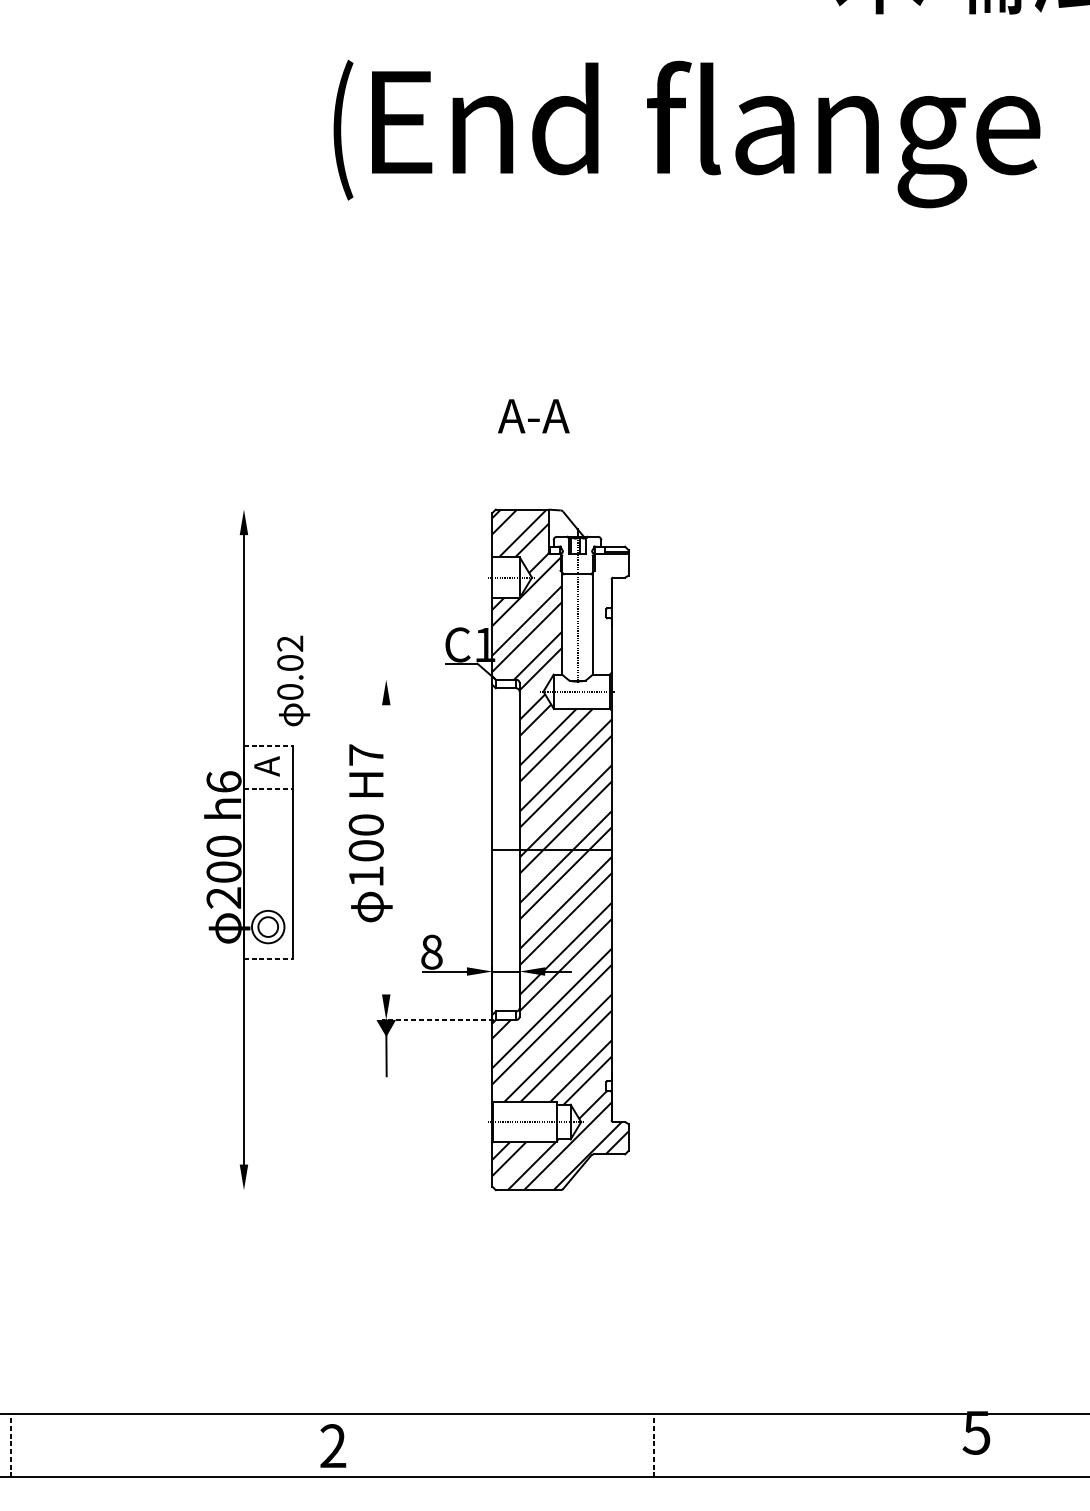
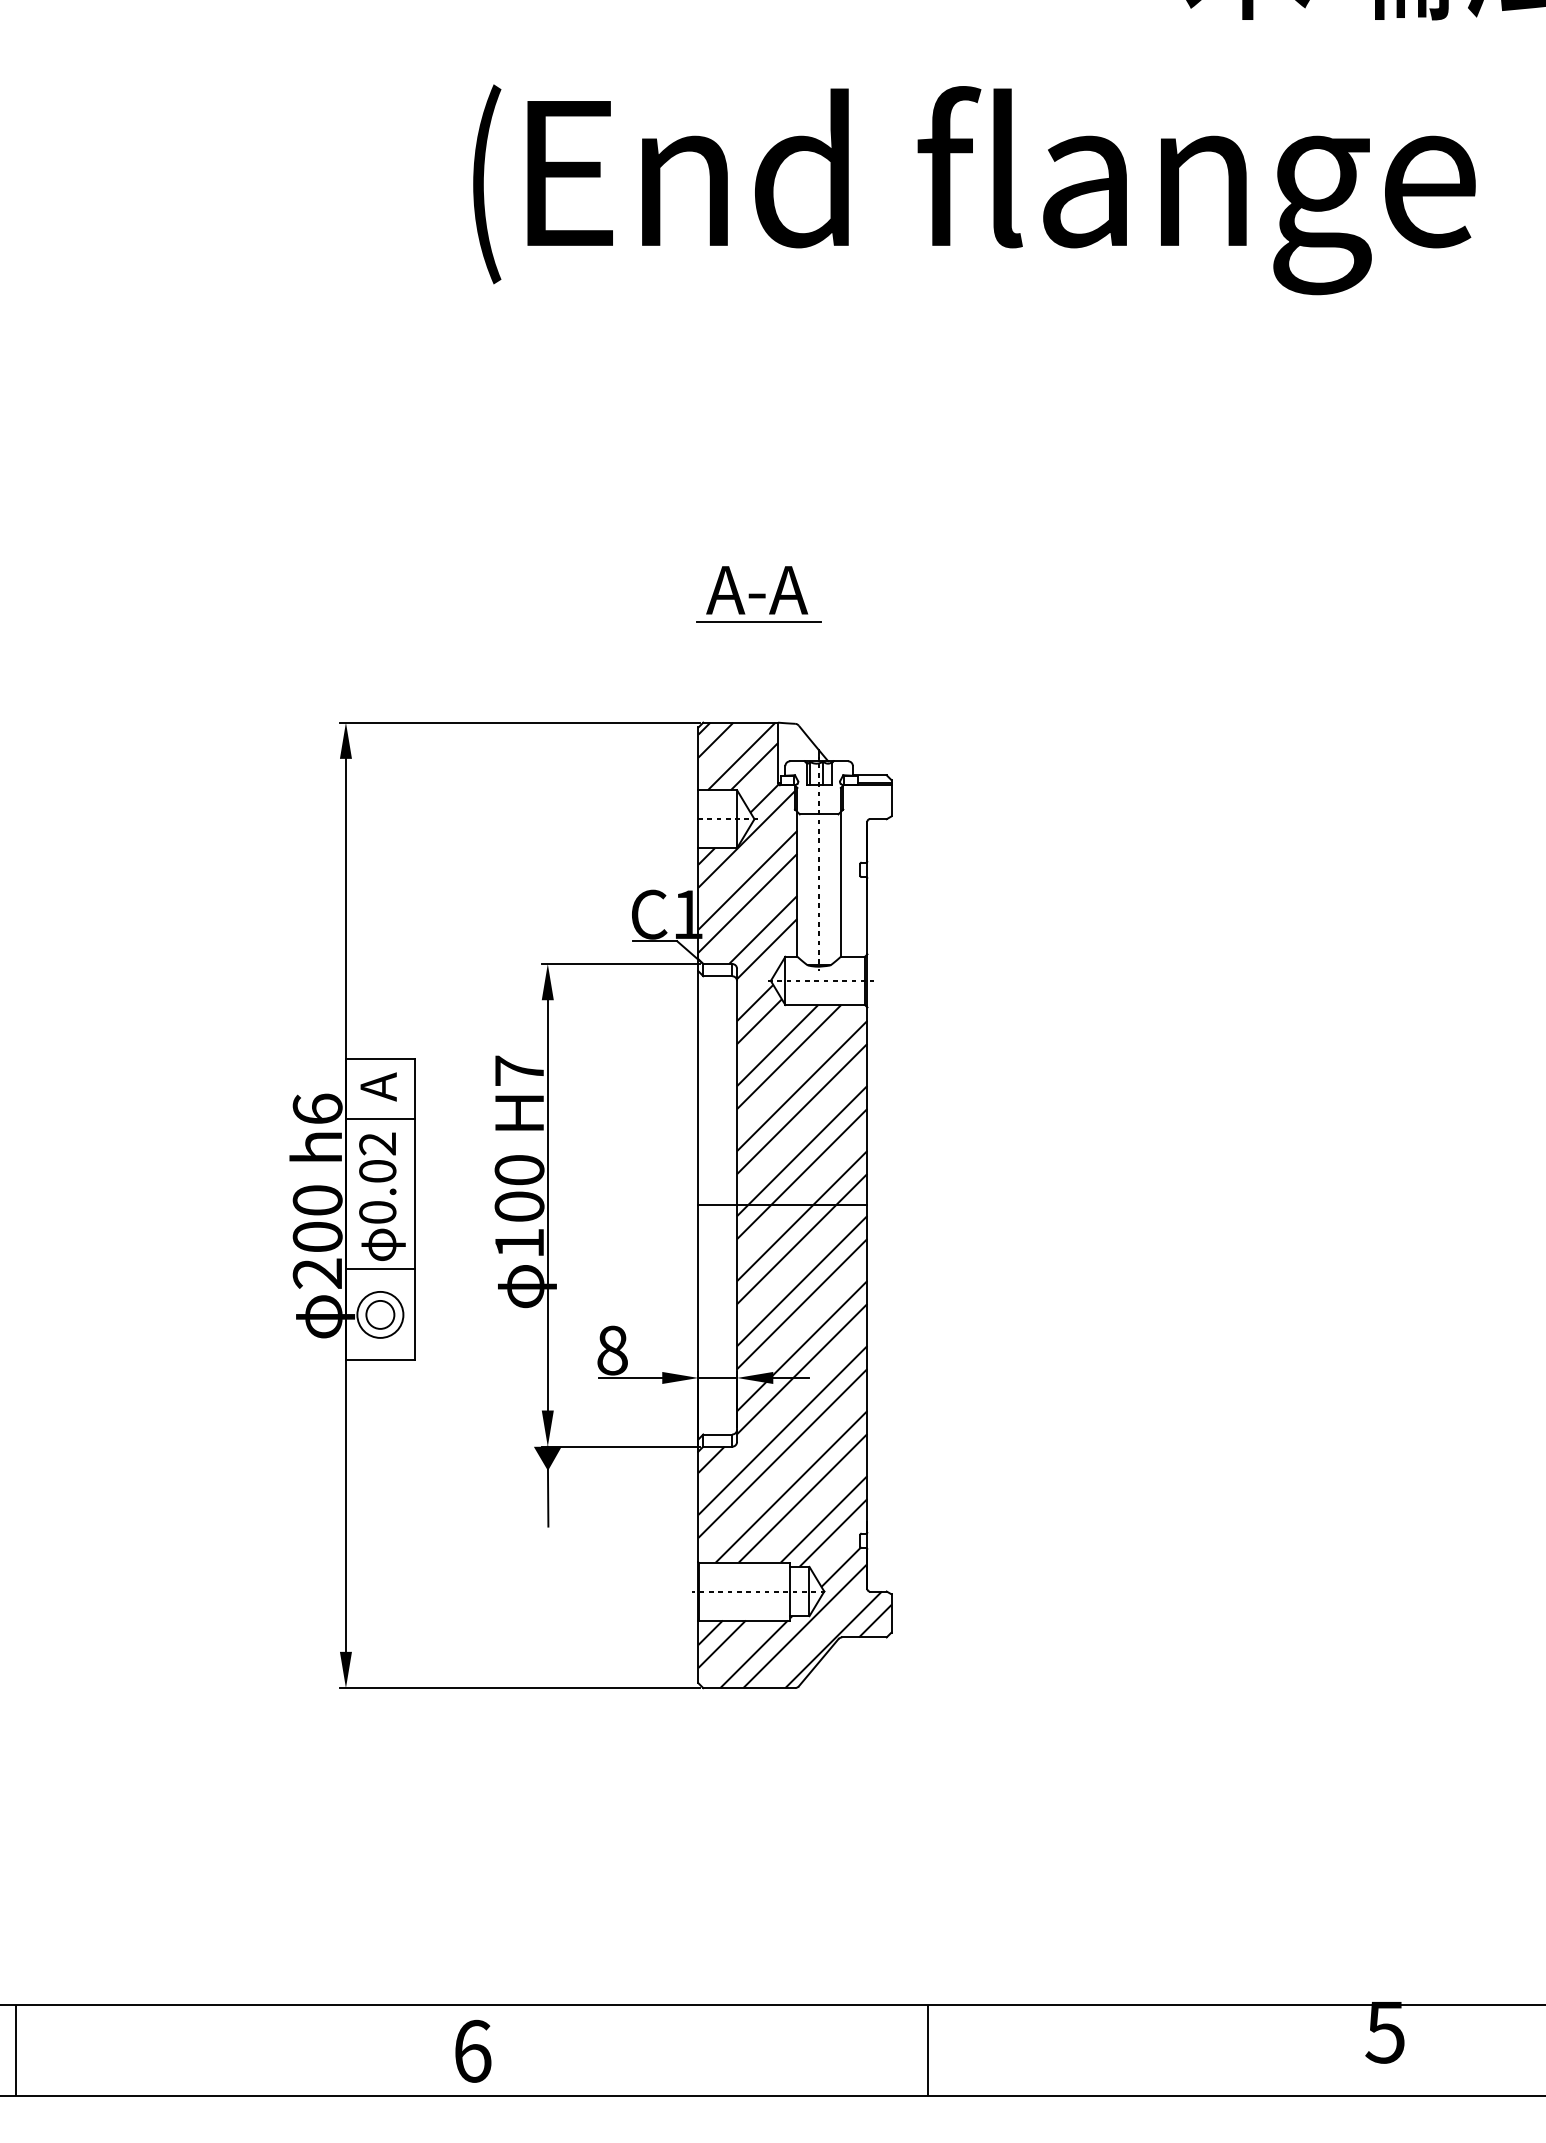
line: (534, 438) -> (758, 622), added
line: (366, 509) -> (519, 722), added
text: (293, 680) -> (382, 1196), moved
line: (437, 680) -> (620, 964), added
line: (268, 746) -> (380, 1058), dashed -> solid
line: (268, 788) -> (380, 1118), dashed -> solid
line: (386, 849) -> (547, 1205), added
line: (268, 894) -> (380, 1268), added
line: (268, 958) -> (380, 1359), dashed -> solid
line: (437, 1019) -> (620, 1446), dashed -> solid
line: (366, 1190) -> (519, 1688), added
line: (11, 1444) -> (15, 2049), dashed -> solid
line: (653, 1444) -> (927, 2049), dashed -> solid
text: (333, 1445) -> (472, 2050), 2 -> 6

